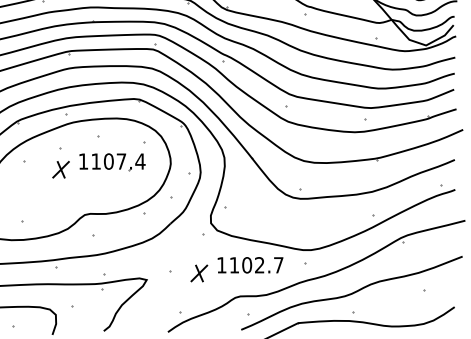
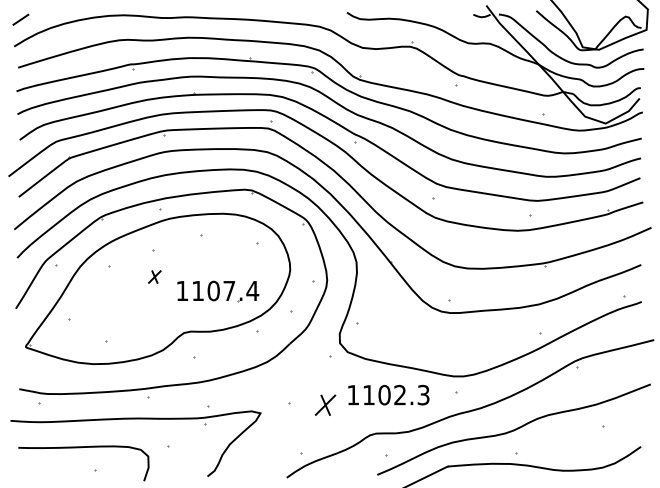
part: (112, 161) -> (218, 291), moved
part: (60, 169) -> (154, 276), size x0.6
text: (278, 264) -> (423, 394), 1102.7 -> 1102.3

